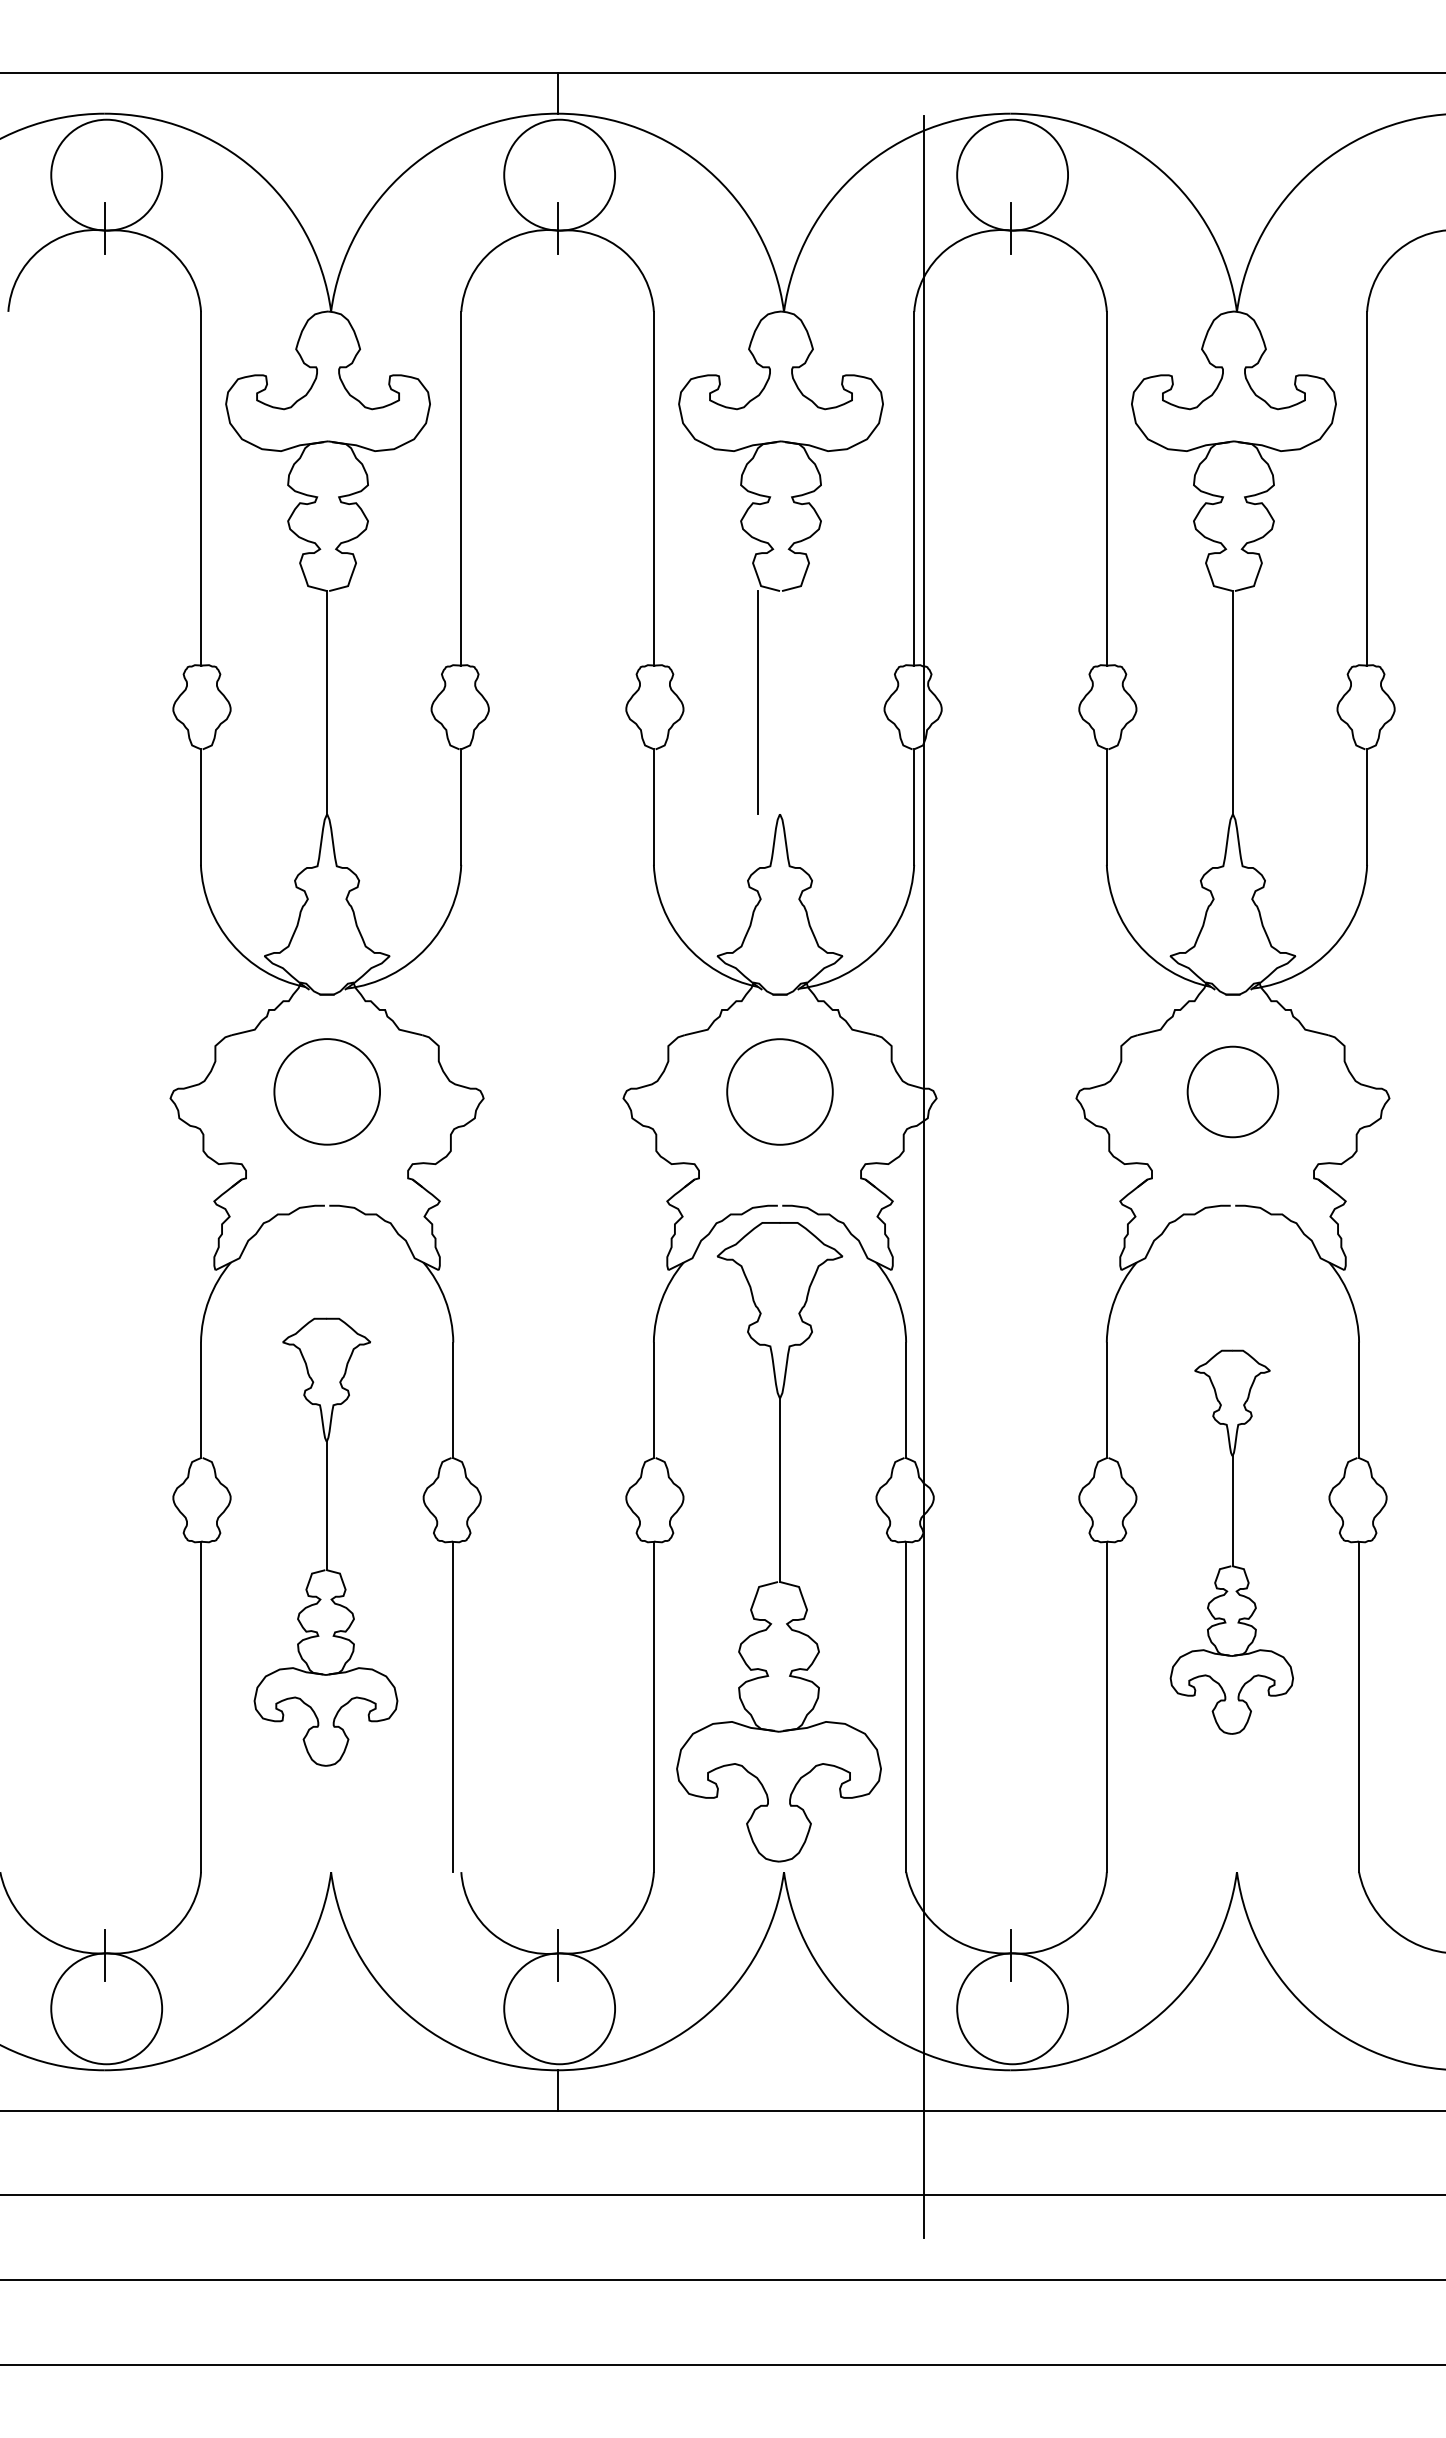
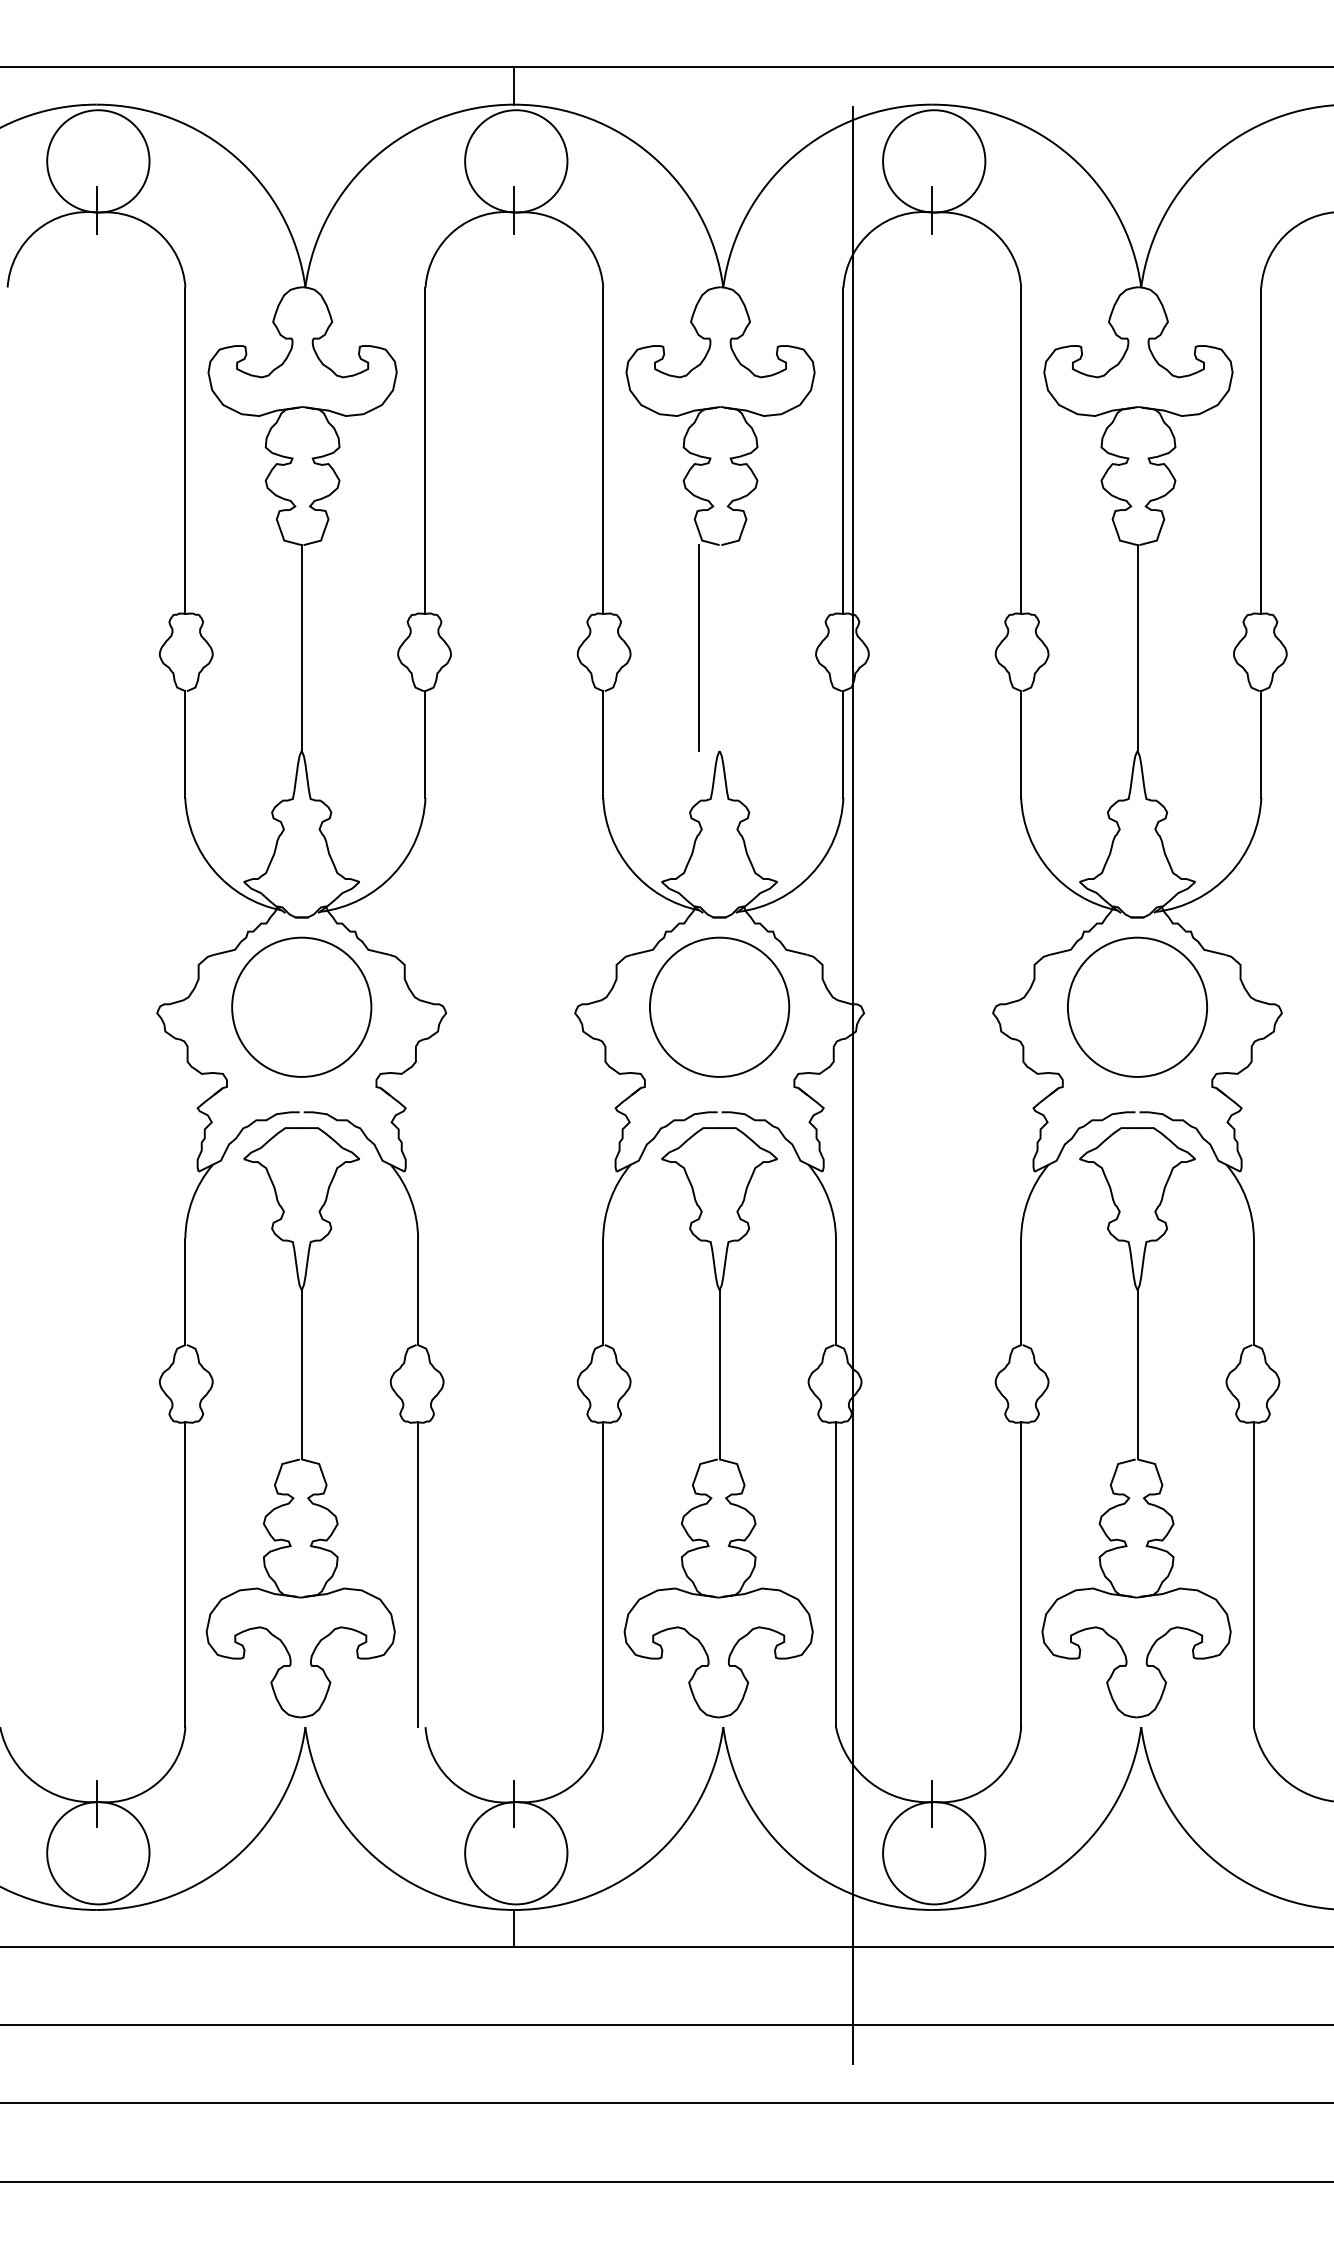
circle: (326, 1091) -> (301, 1006), size x1.43
circle: (779, 1091) -> (719, 1006), size x1.43
circle: (1232, 1091) -> (1137, 1006), size x1.67
part: (325, 1541) -> (300, 1422), size x1.43
part: (1231, 1541) -> (1136, 1422), size x1.67

